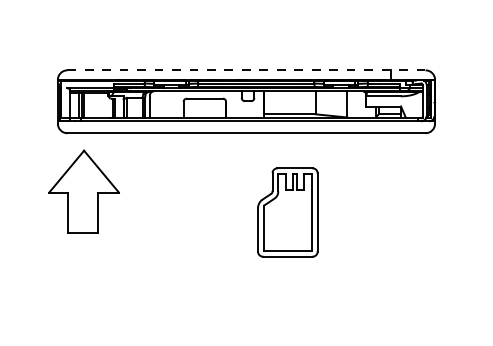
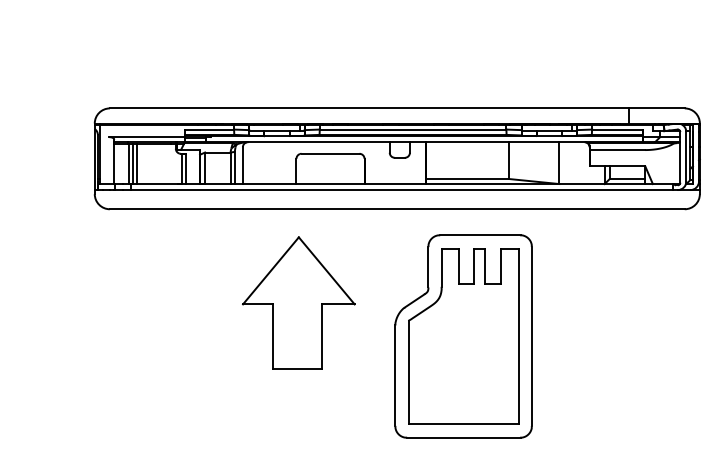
line: (246, 70) -> (397, 108), dashed -> solid
part: (83, 191) -> (297, 302), moved
part: (287, 212) -> (463, 336), size x1.43

